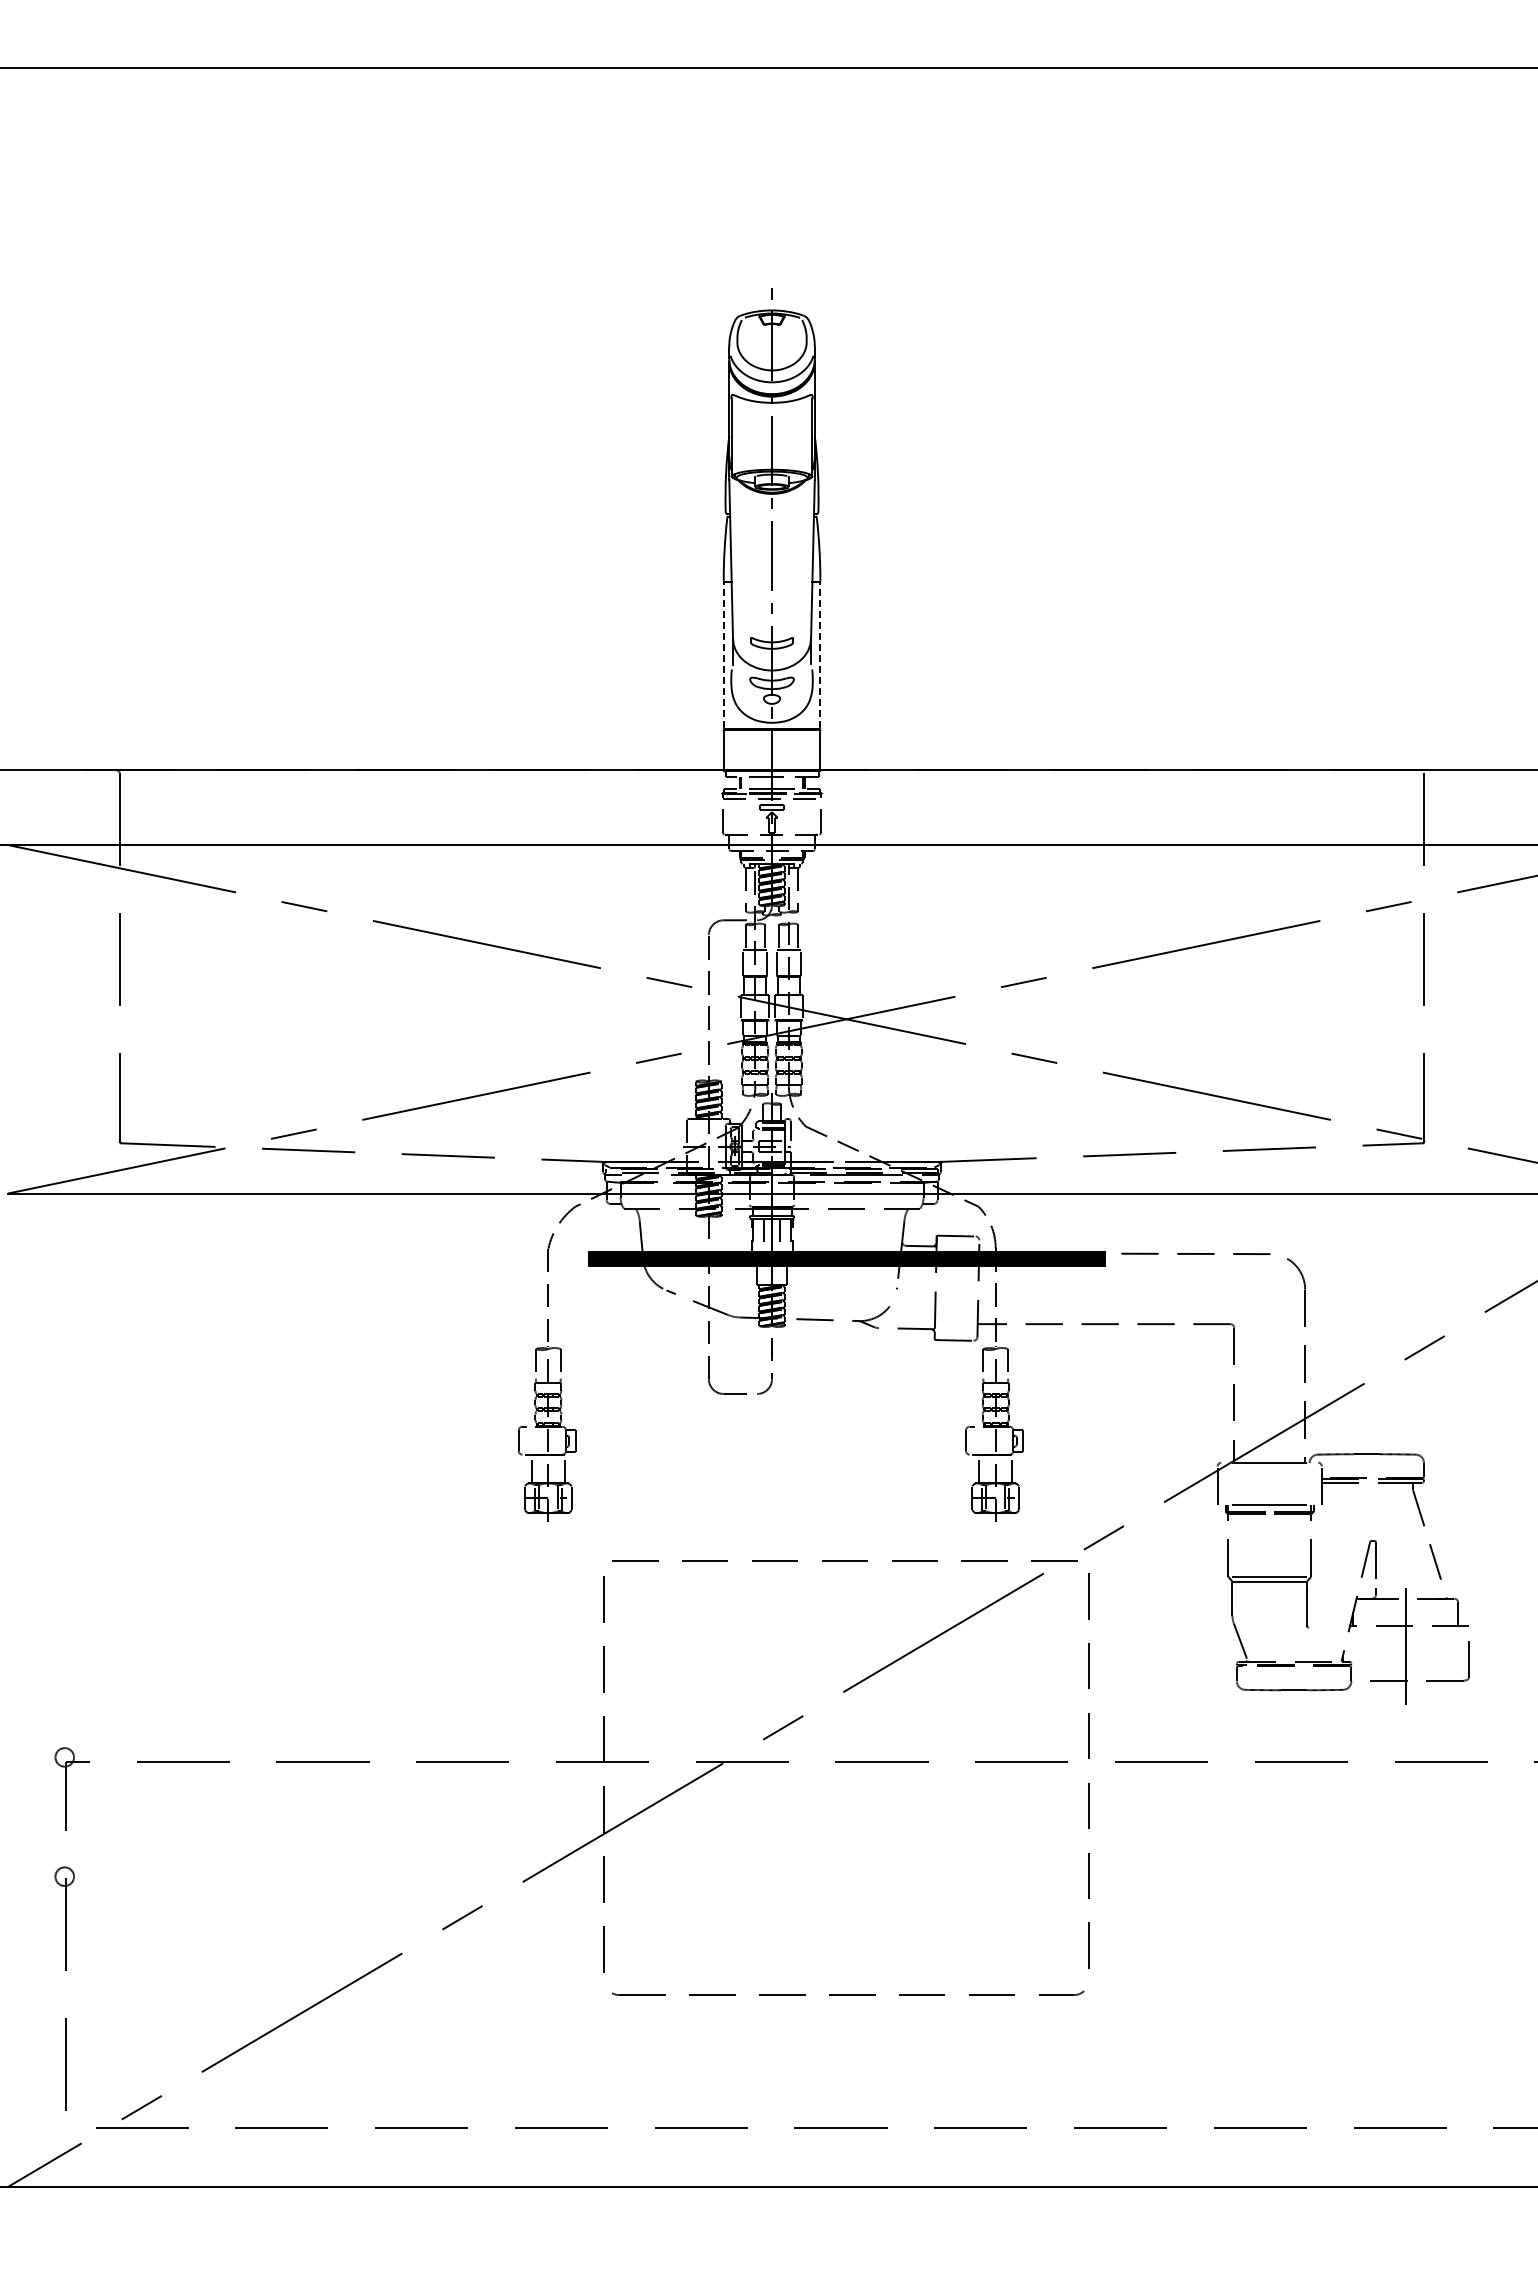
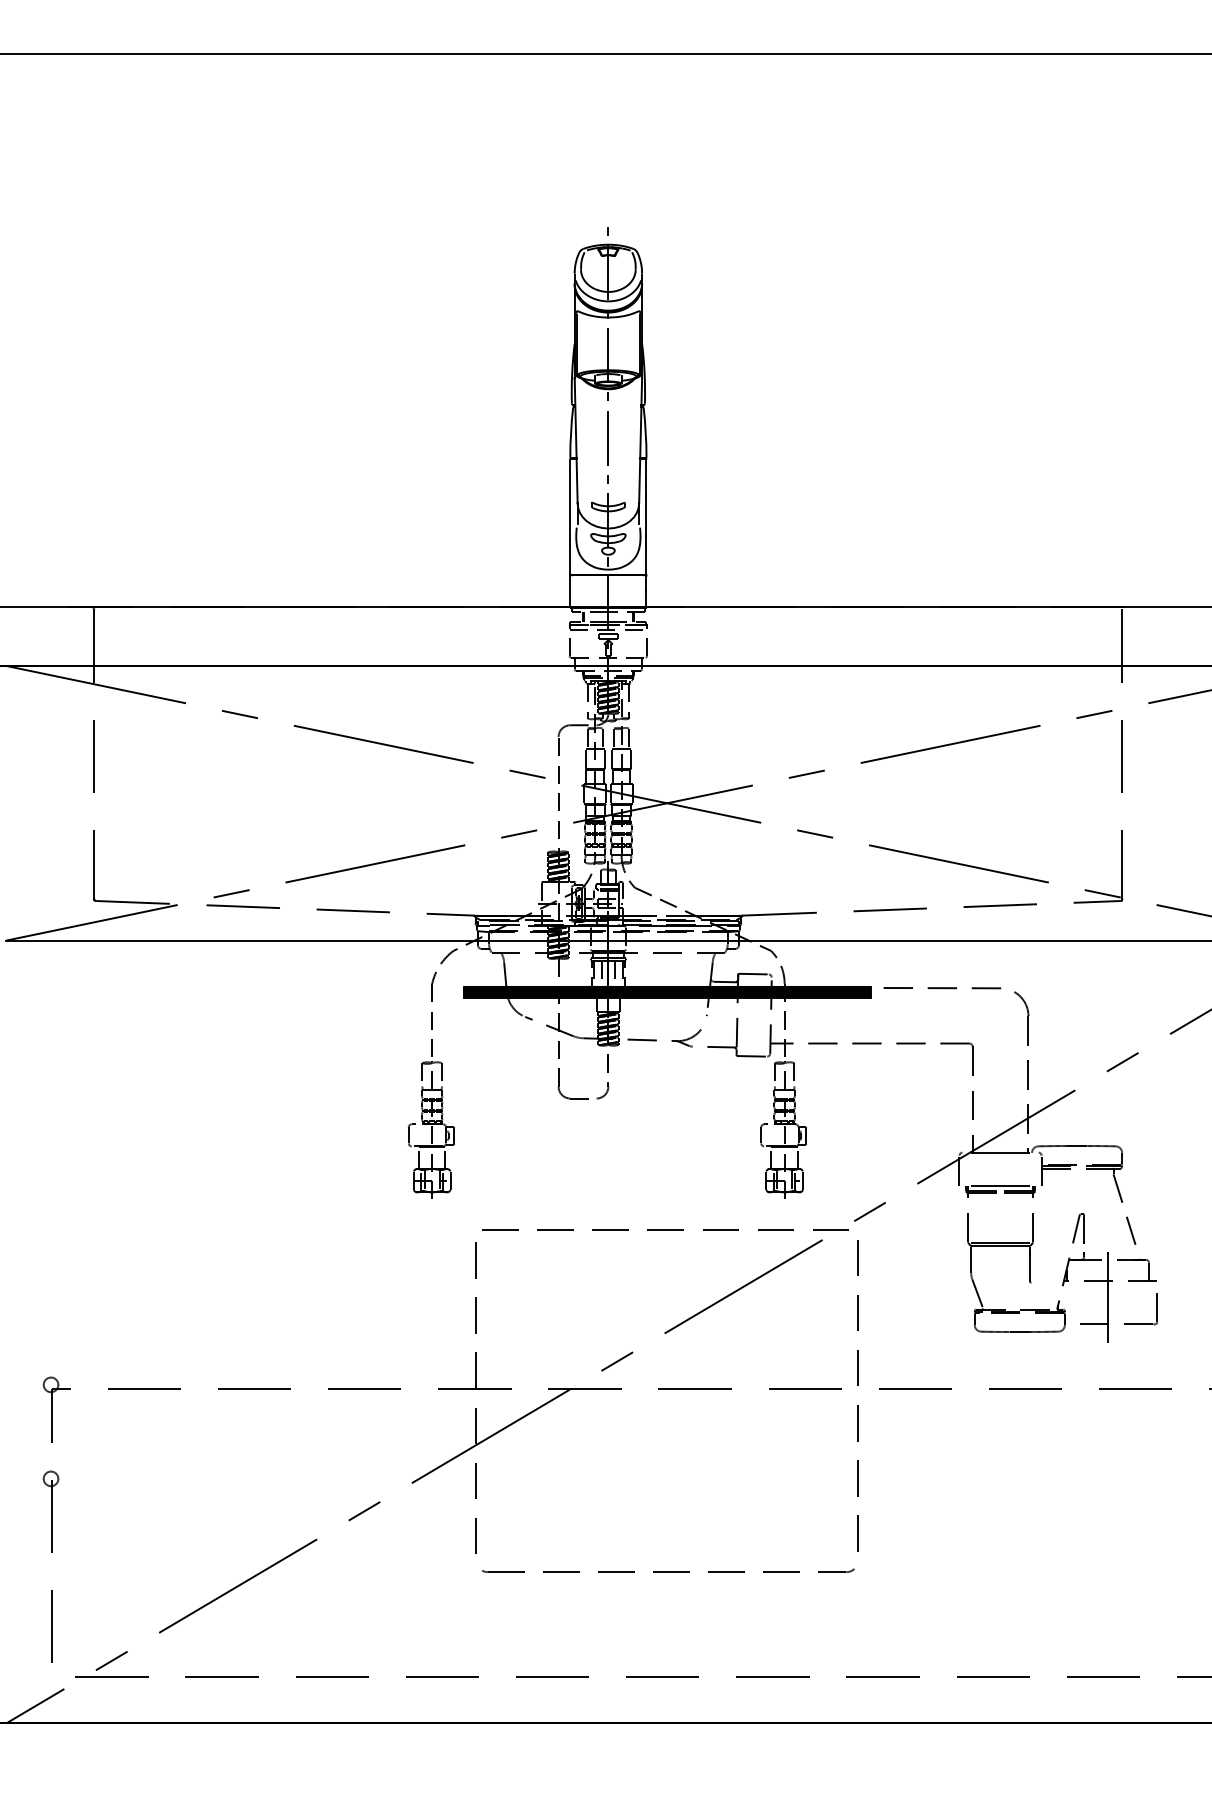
line: (723, 655) -> (570, 516), dashed -> solid
line: (820, 655) -> (646, 516), dashed -> solid

